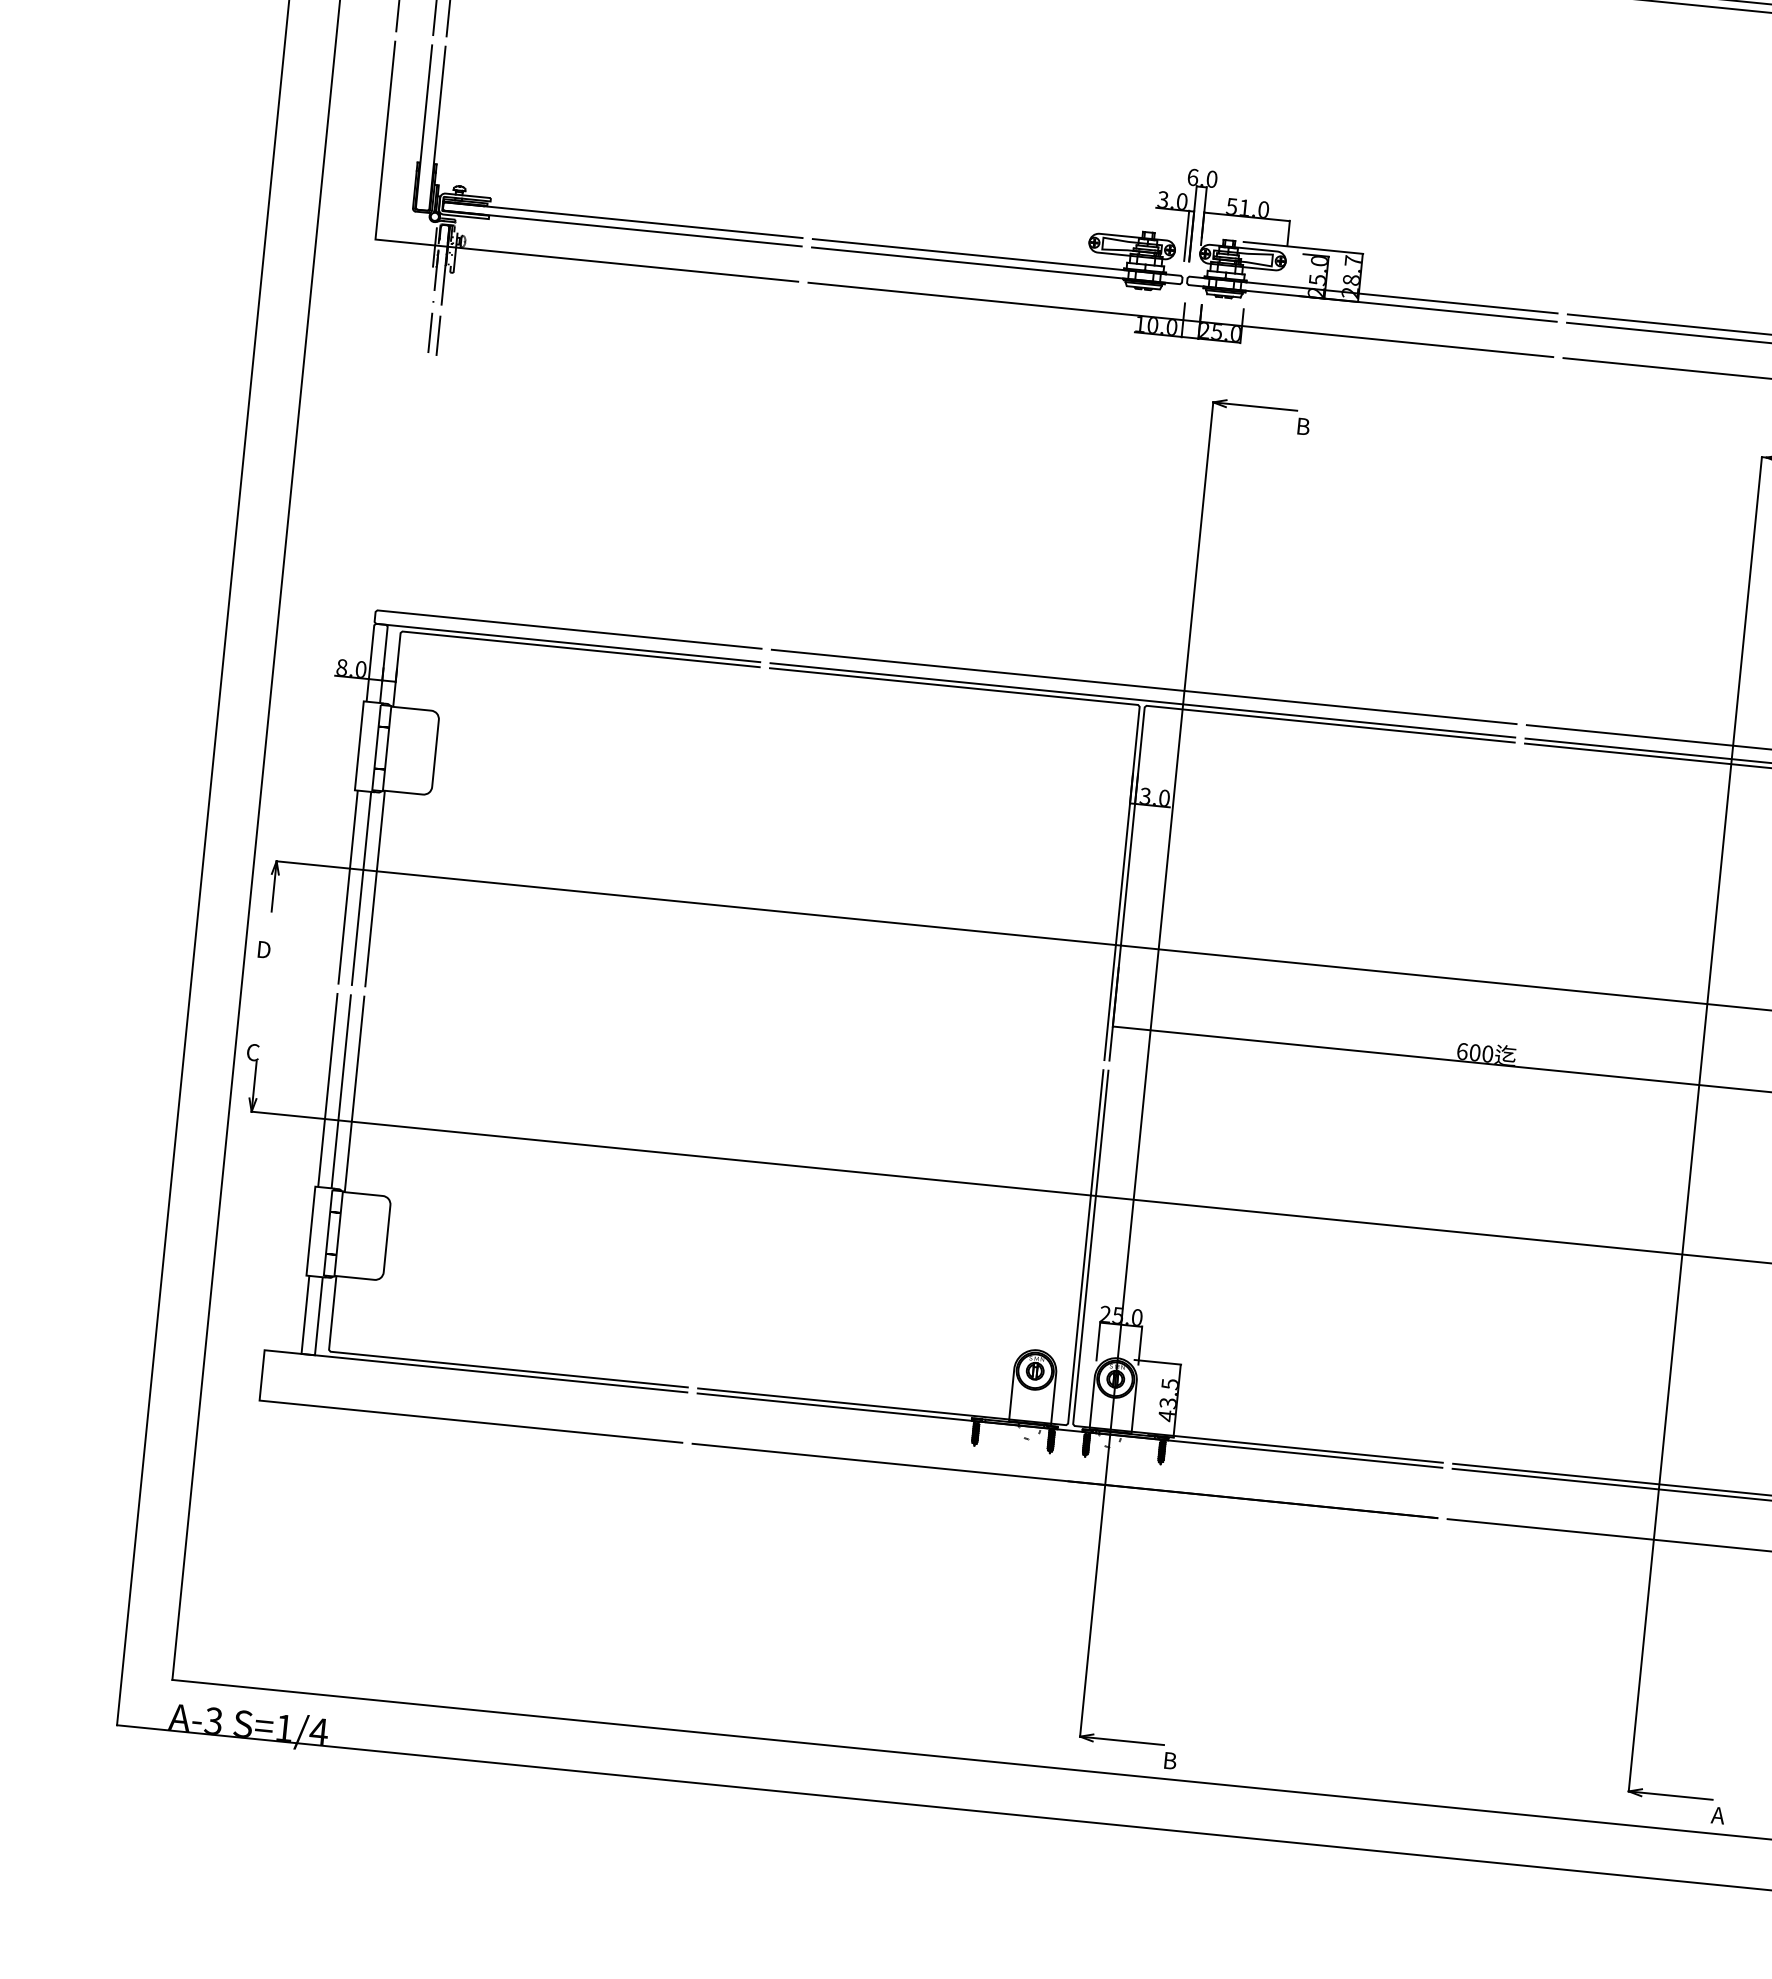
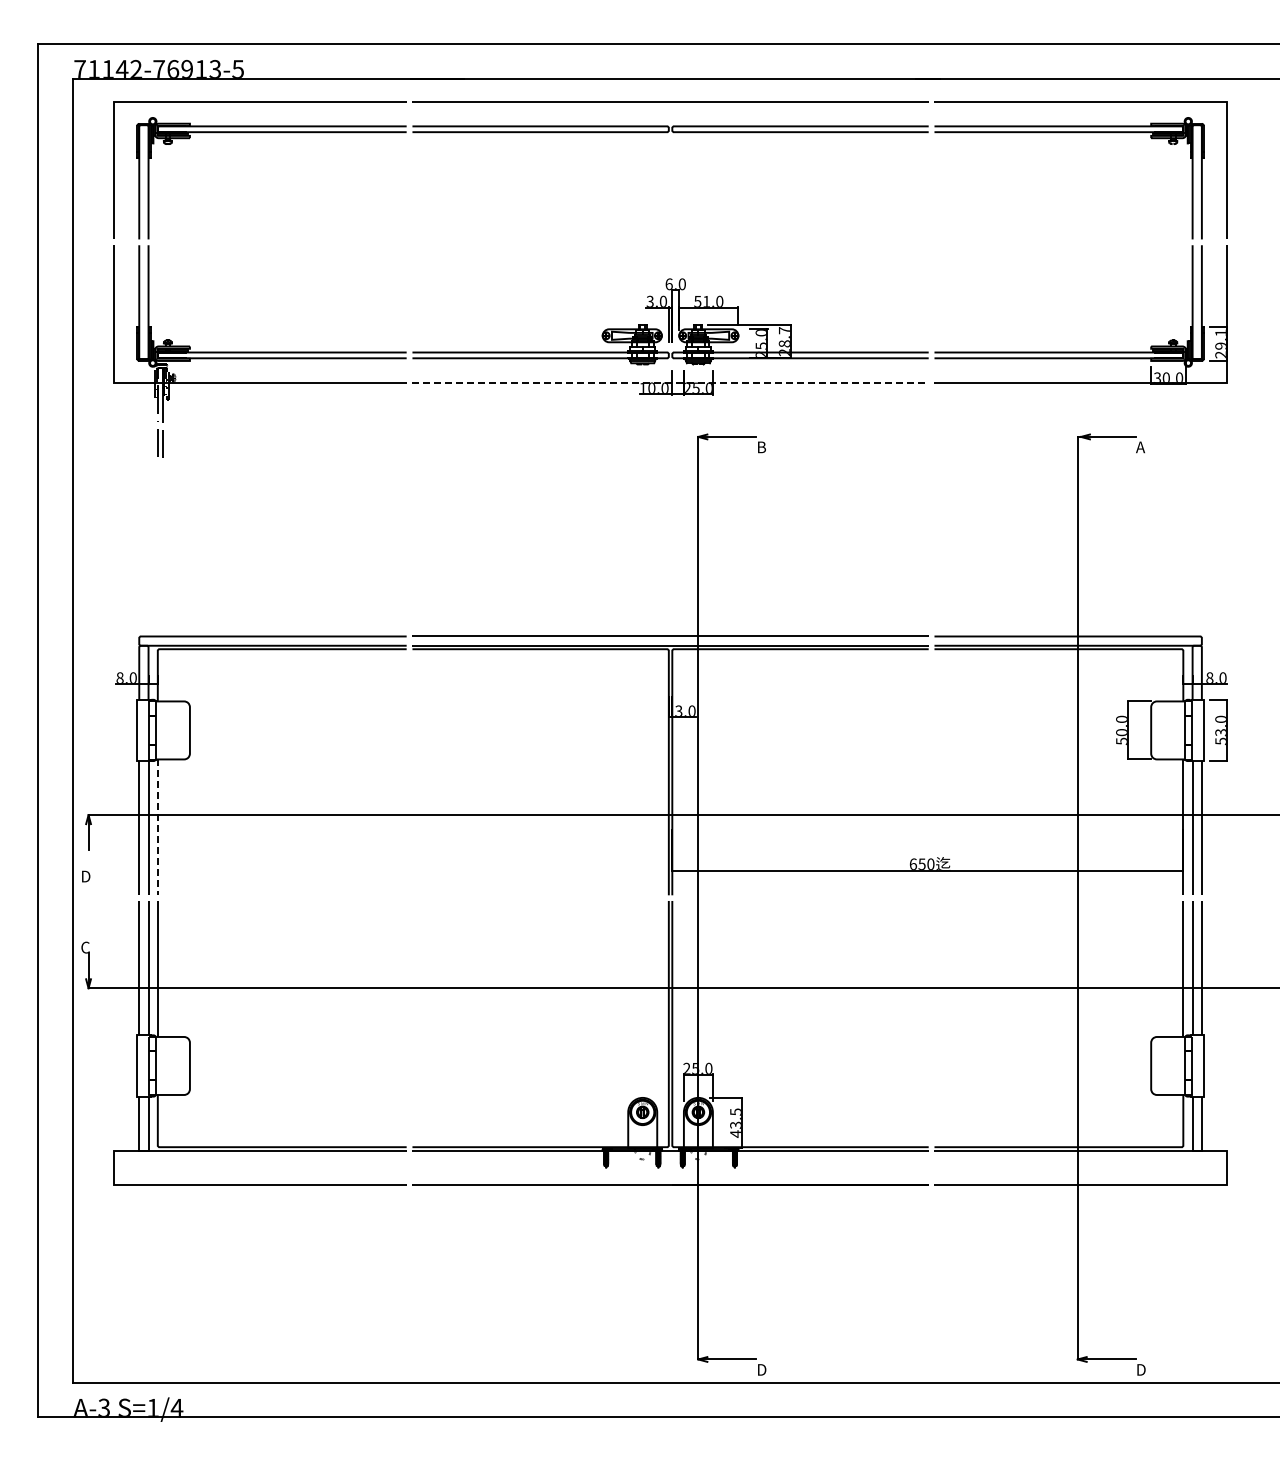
line: (1182, 319) -> (671, 382), solid -> dashed
line: (374, 889) -> (157, 827), solid -> dashed
text: (1474, 1051) -> (921, 863), 600 -> 650
text: (1171, 1760) -> (762, 1369), B -> D
text: (1718, 1814) -> (1140, 1369), A -> D

